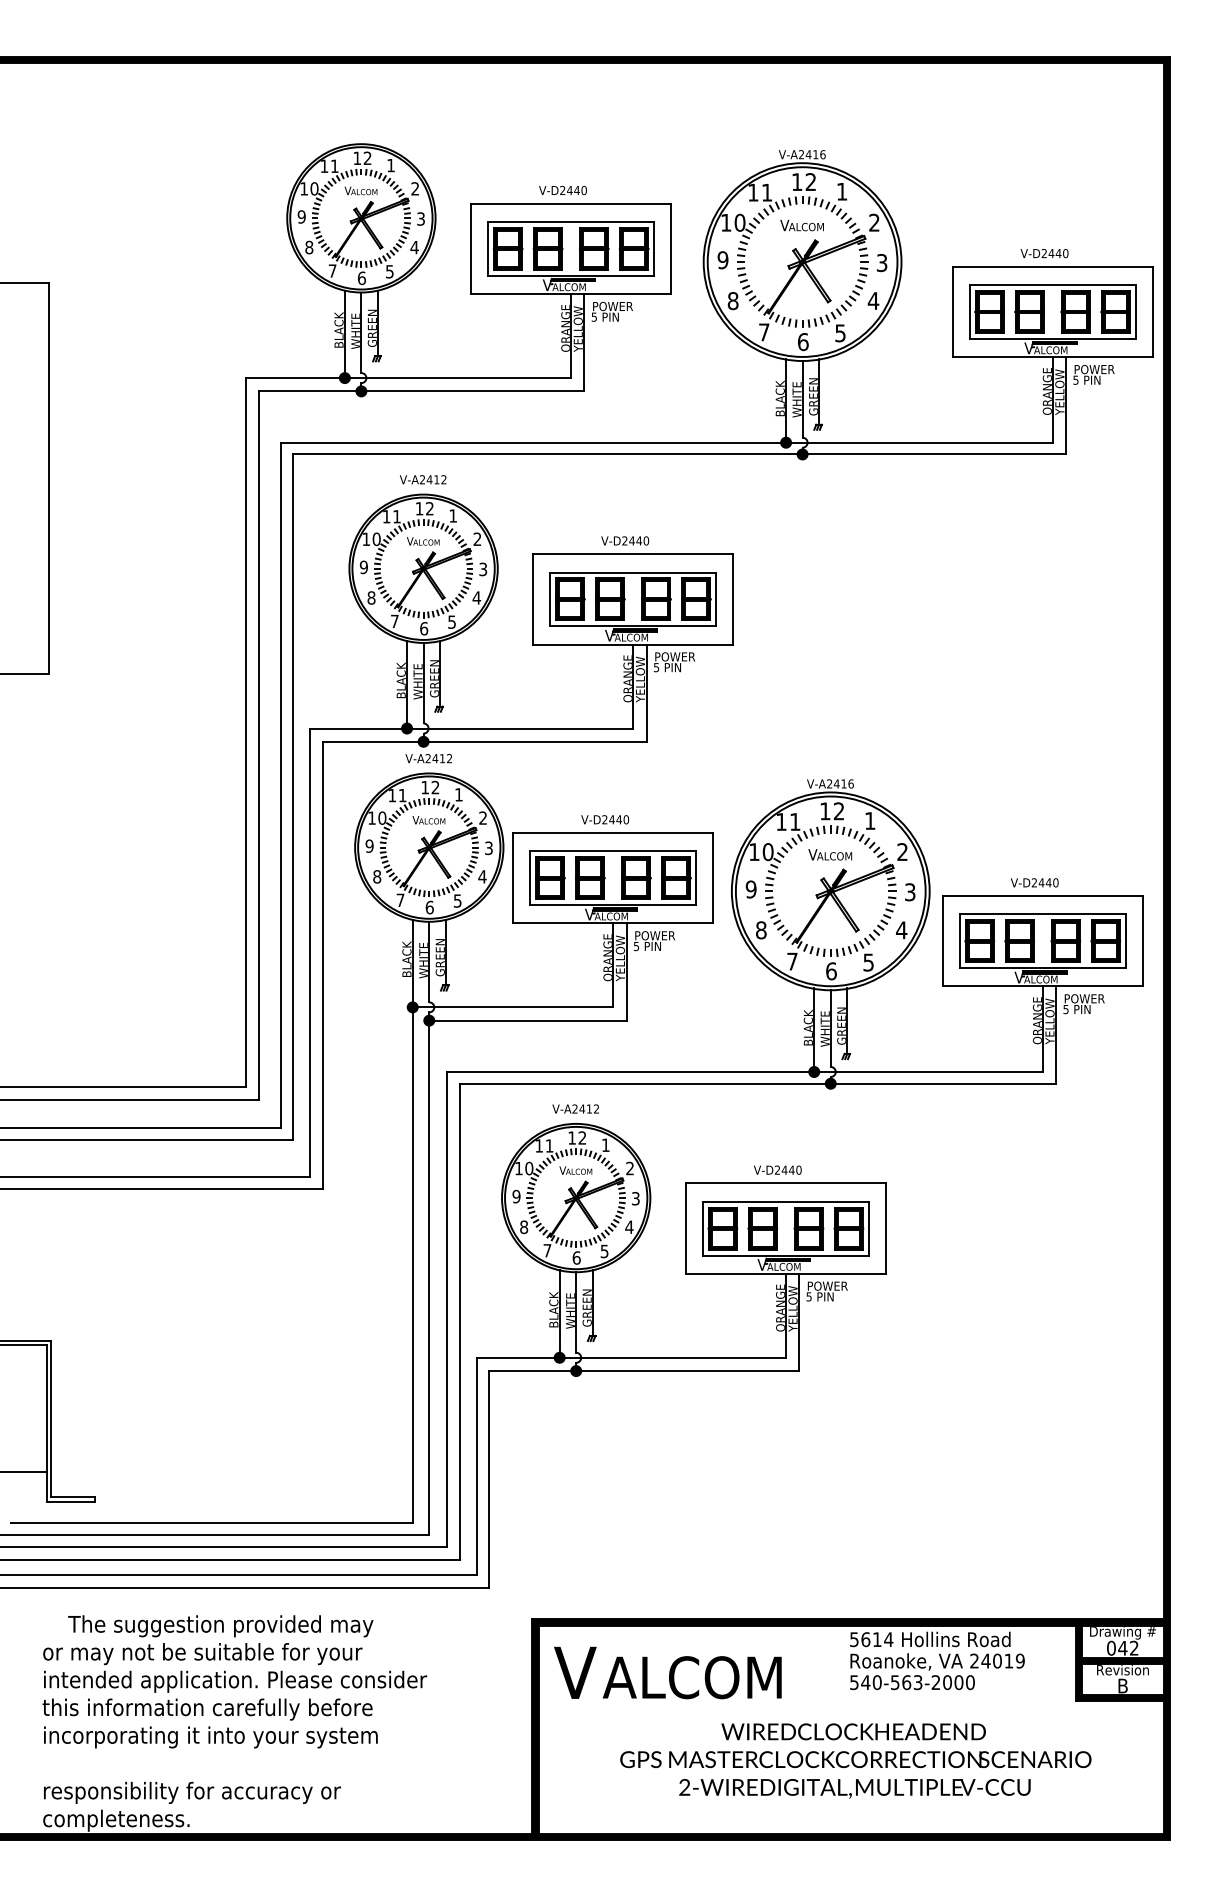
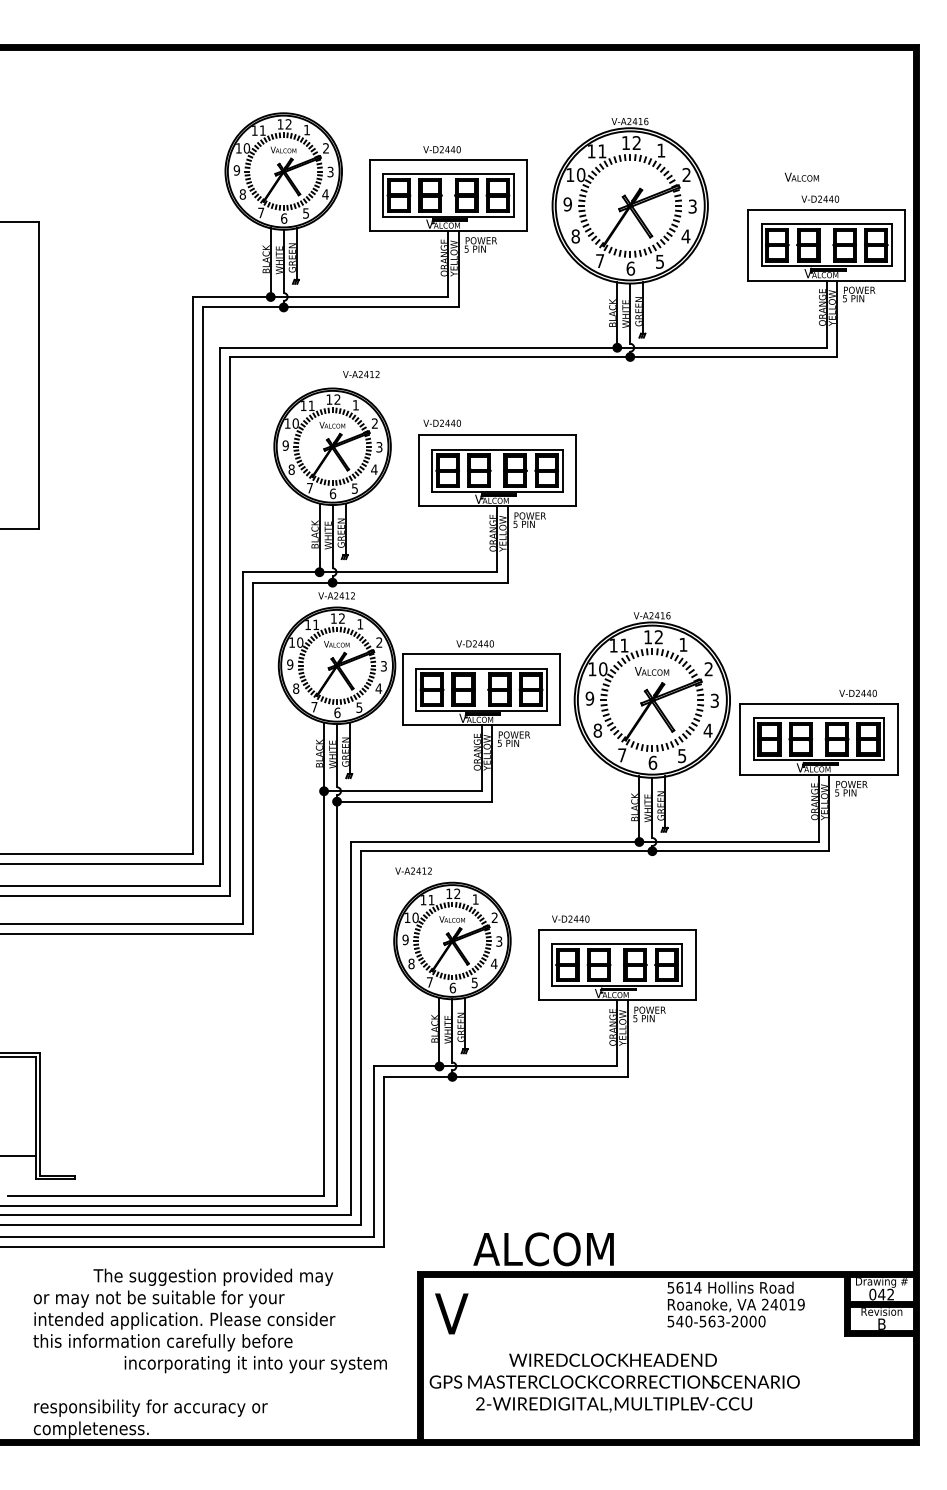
text: (801, 225) -> (801, 177), moved
text: (423, 479) -> (361, 374), moved
text: (625, 540) -> (442, 422), moved
text: (1034, 882) -> (857, 693), moved
text: (575, 1108) -> (413, 870), moved
text: (777, 1169) -> (570, 918), moved
text: (220, 1626) -> (213, 1277), moved
text: (691, 1677) -> (543, 1249), moved
text: (210, 1737) -> (255, 1364), moved
text: (855, 1760) -> (614, 1382), moved

